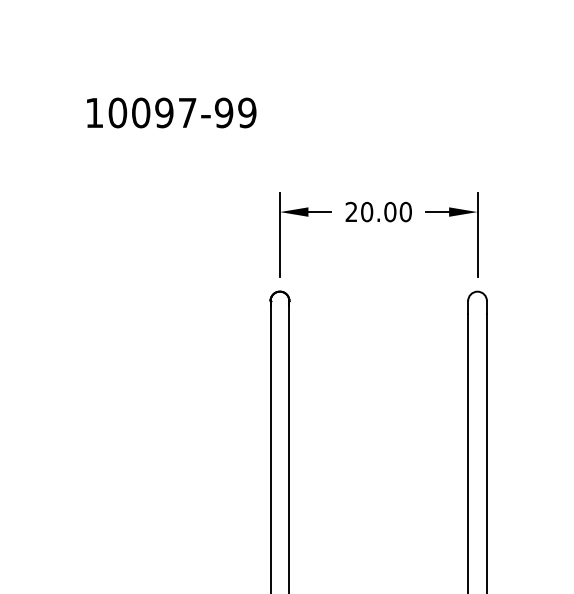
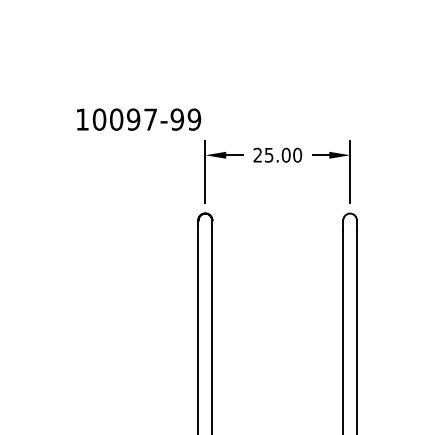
text: (172, 112) -> (139, 119), moved
text: (366, 211) -> (268, 154), 20.00 -> 25.00

